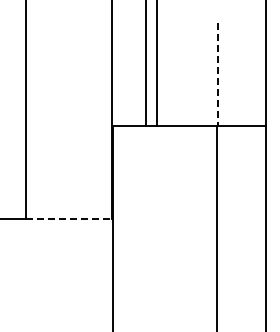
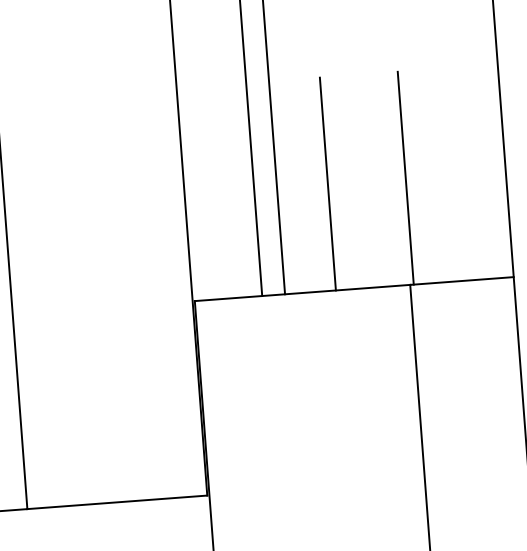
line: (181, 74) -> (328, 184), added
line: (218, 74) -> (405, 178), dashed -> solid
line: (69, 218) -> (118, 501), dashed -> solid

